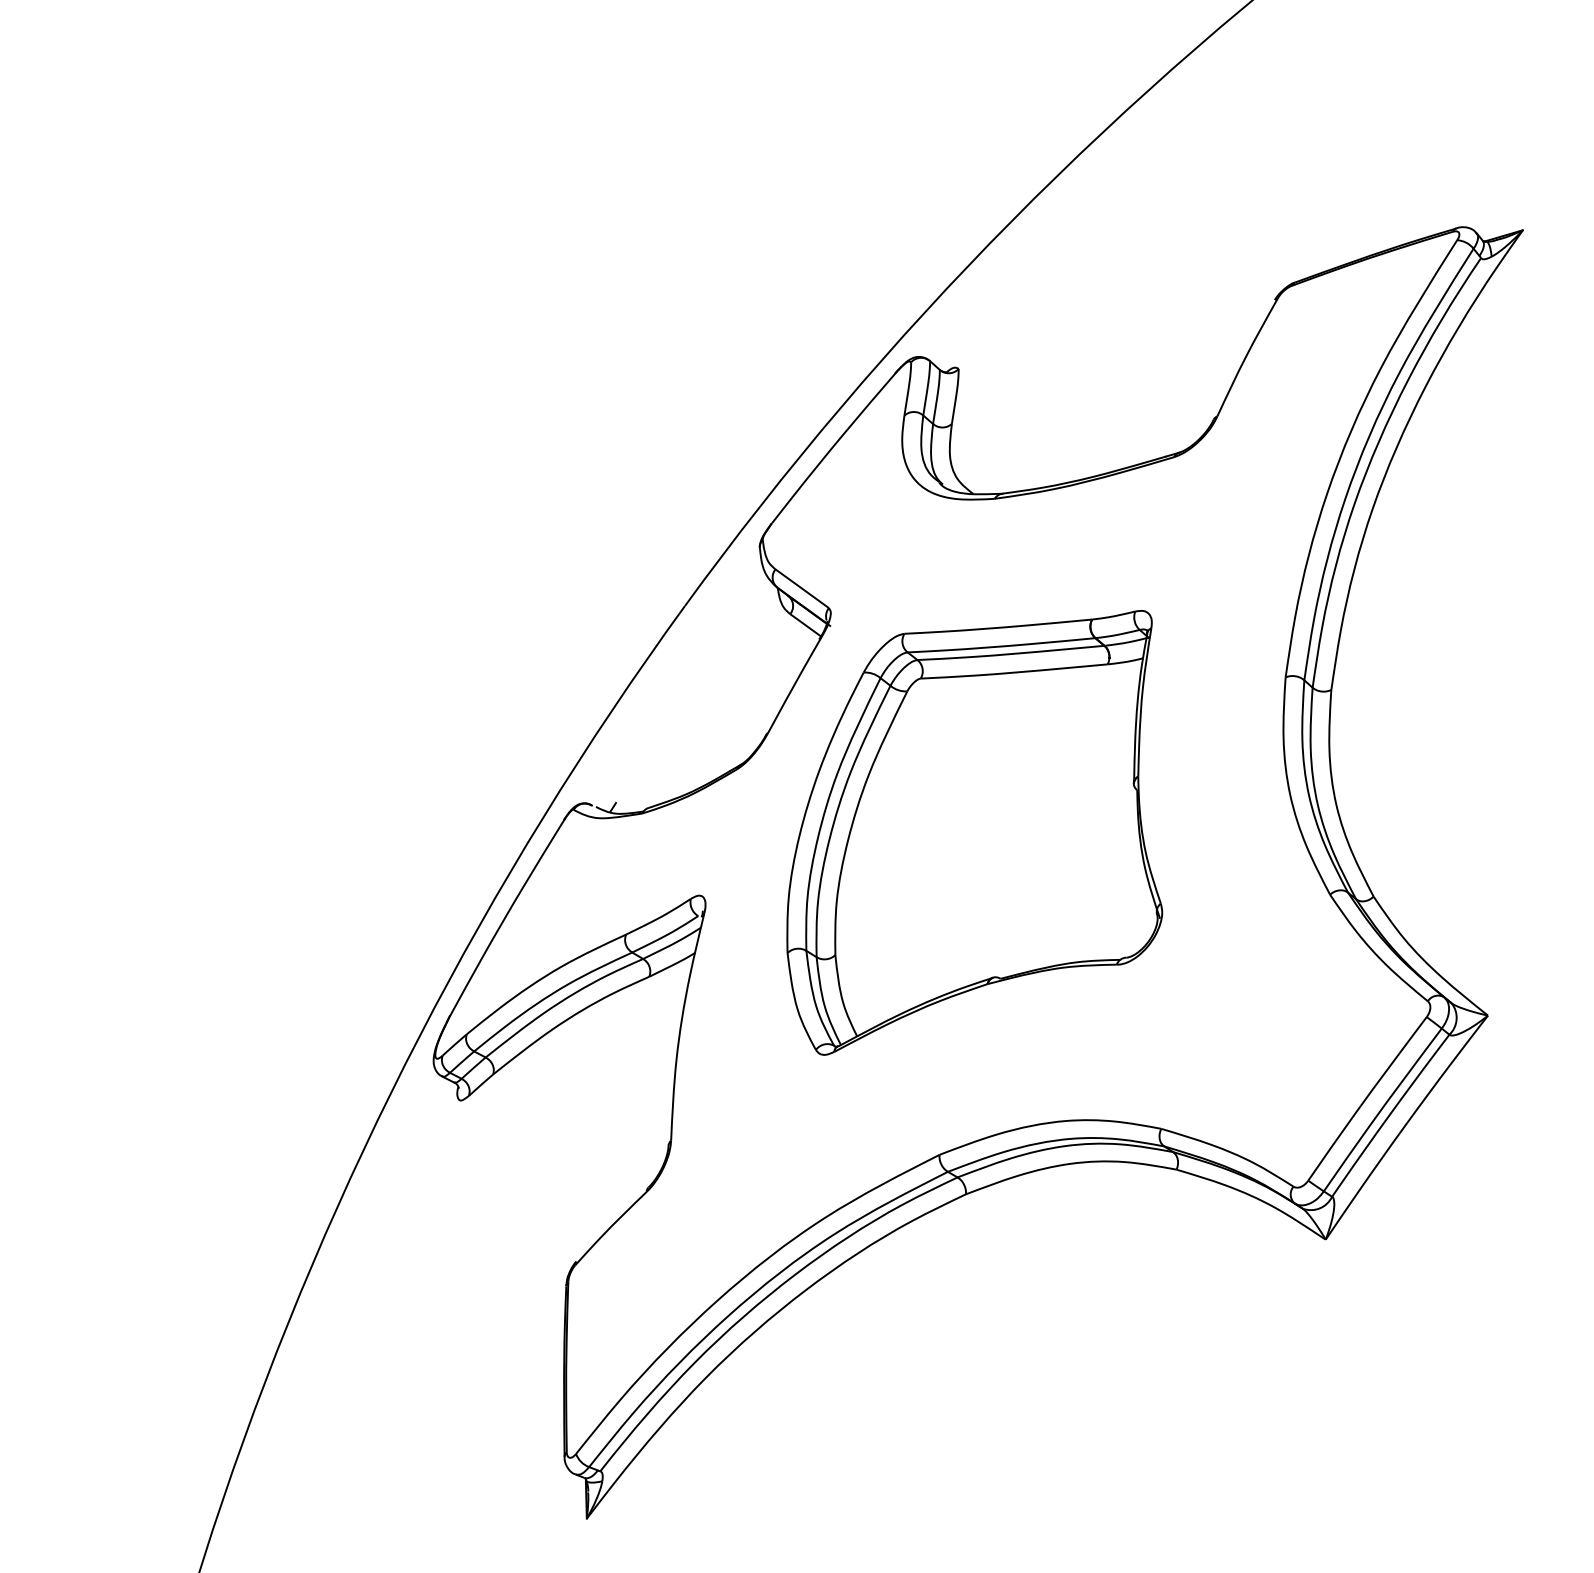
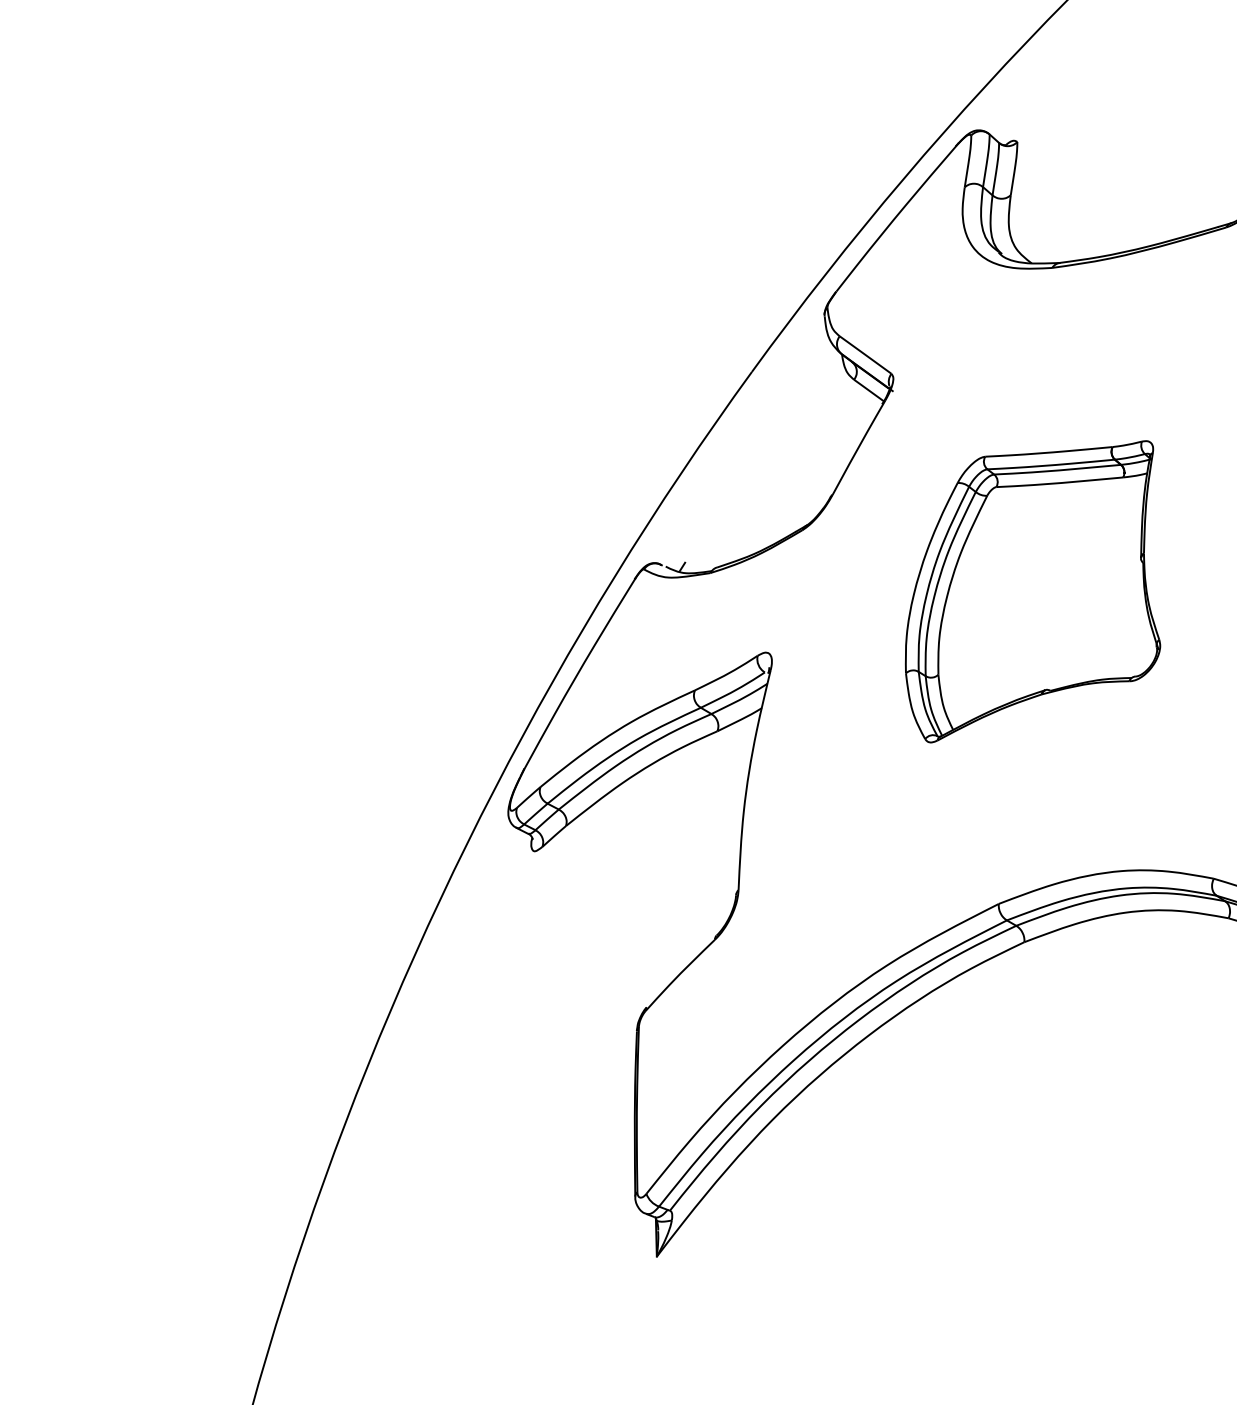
part: (974, 832) -> (1032, 591), size x0.7

